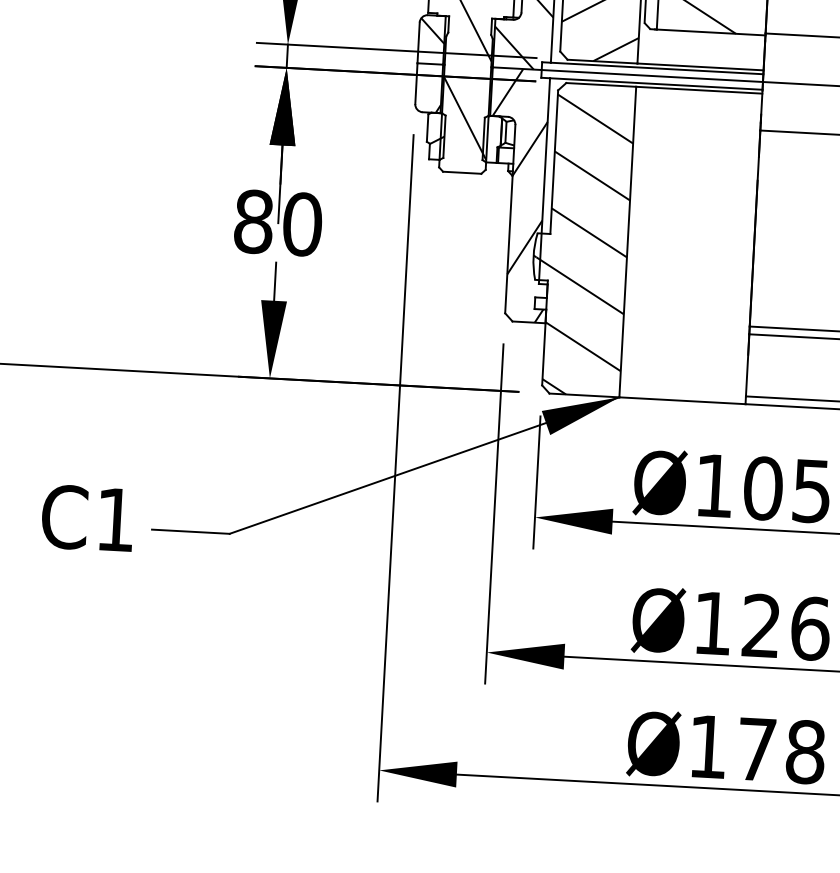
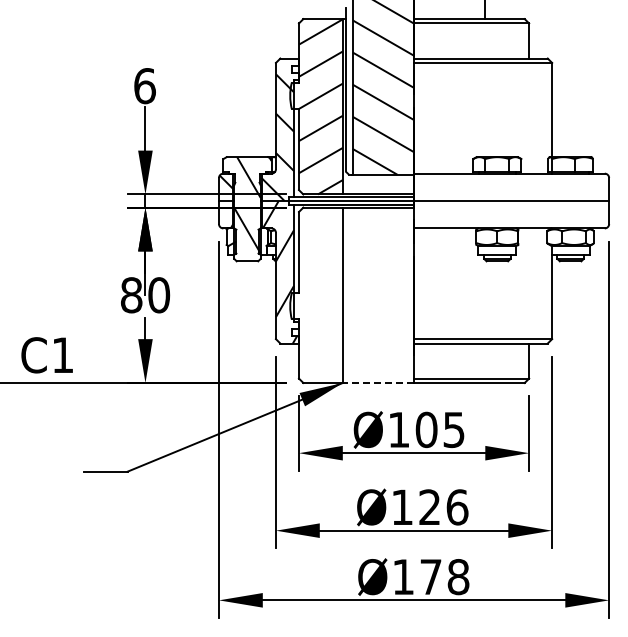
hatch: (580, 245) -> (316, 298), removed
line: (682, 399) -> (378, 382), solid -> dashed
text: (86, 518) -> (46, 355), moved

